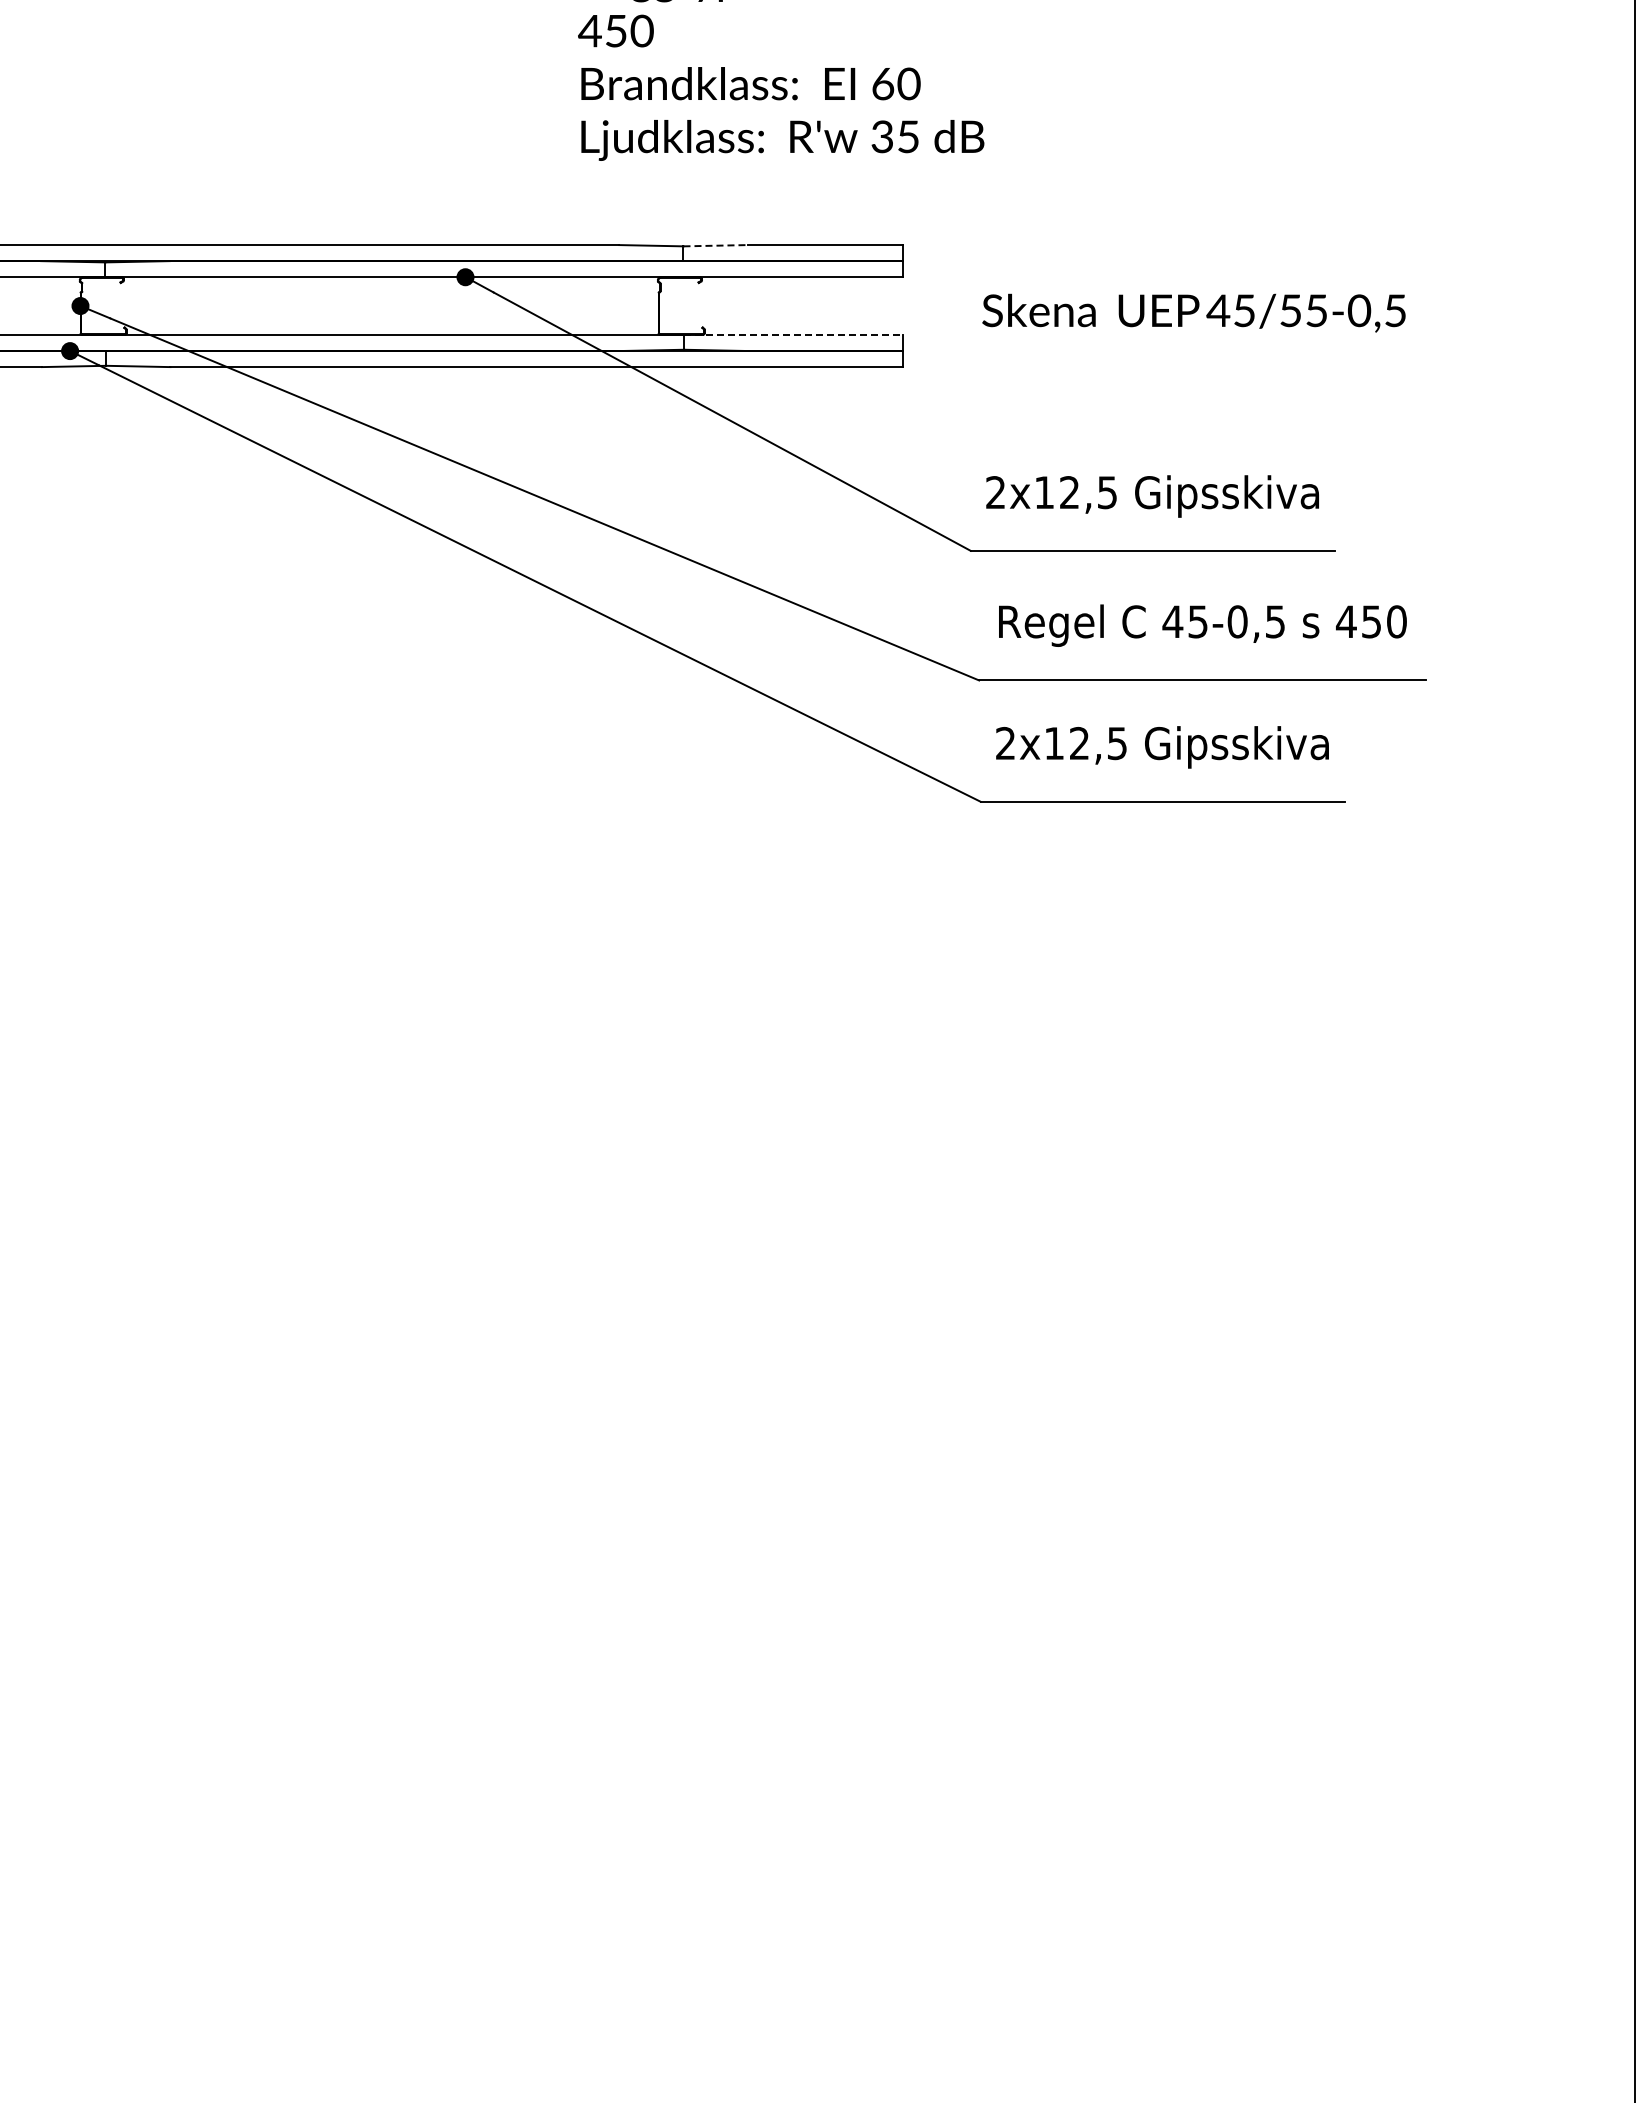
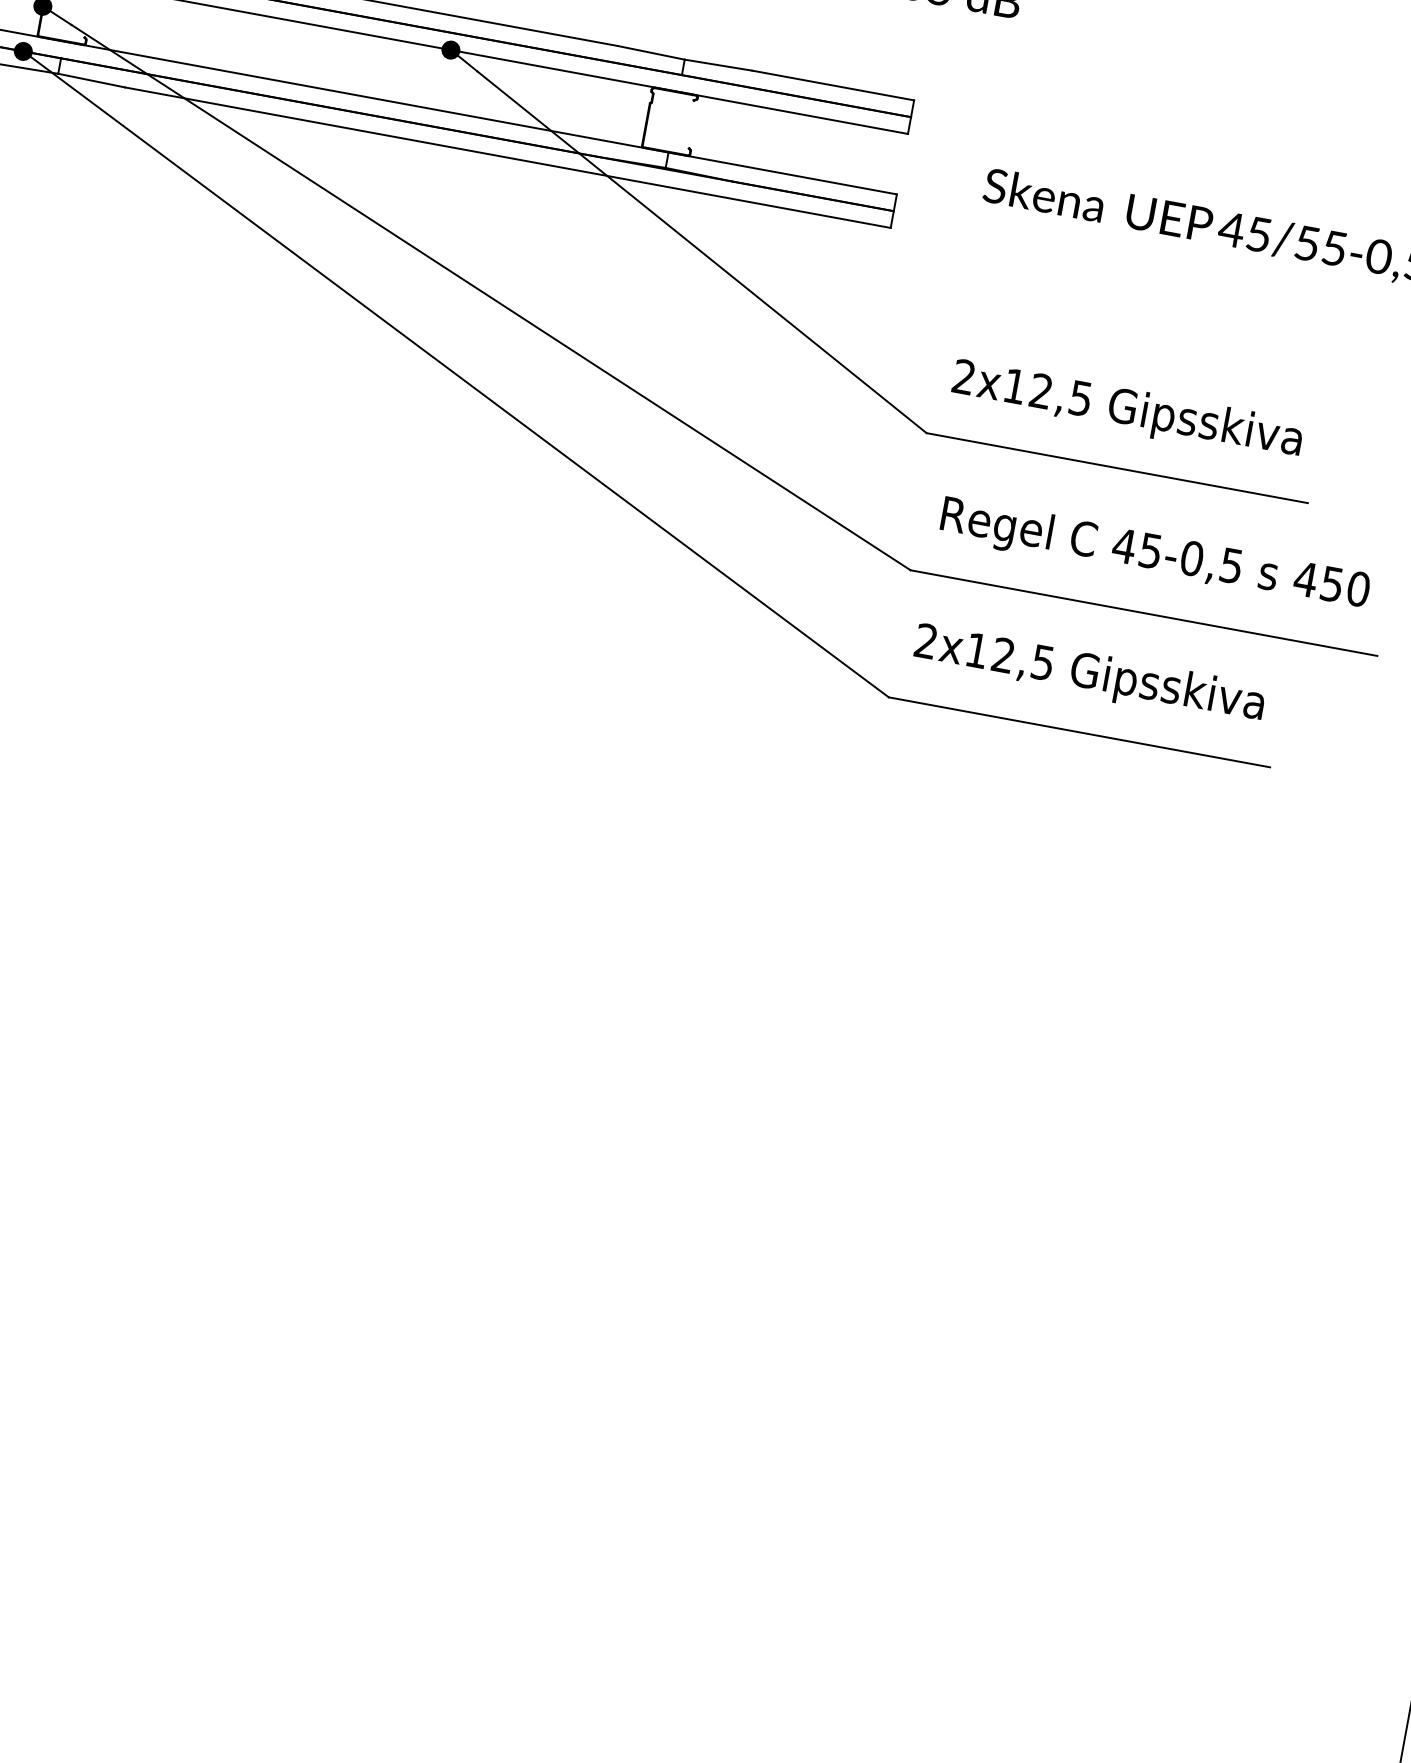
line: (716, 245) -> (719, 65), dashed -> solid
line: (793, 334) -> (782, 172), dashed -> solid

